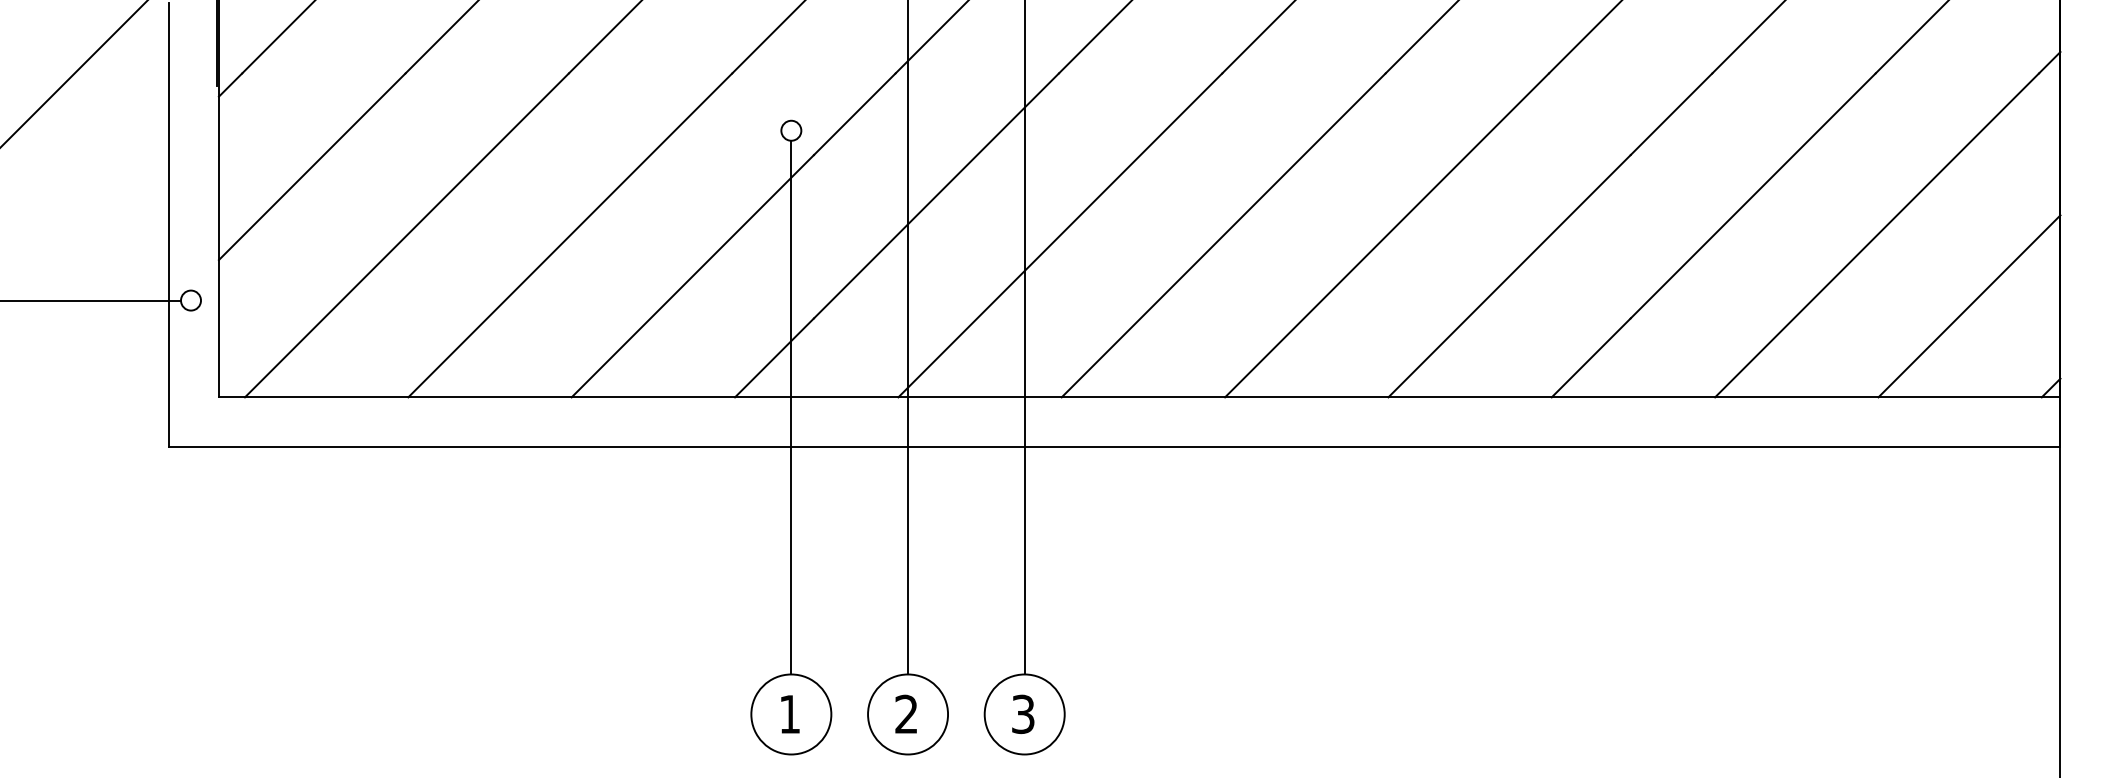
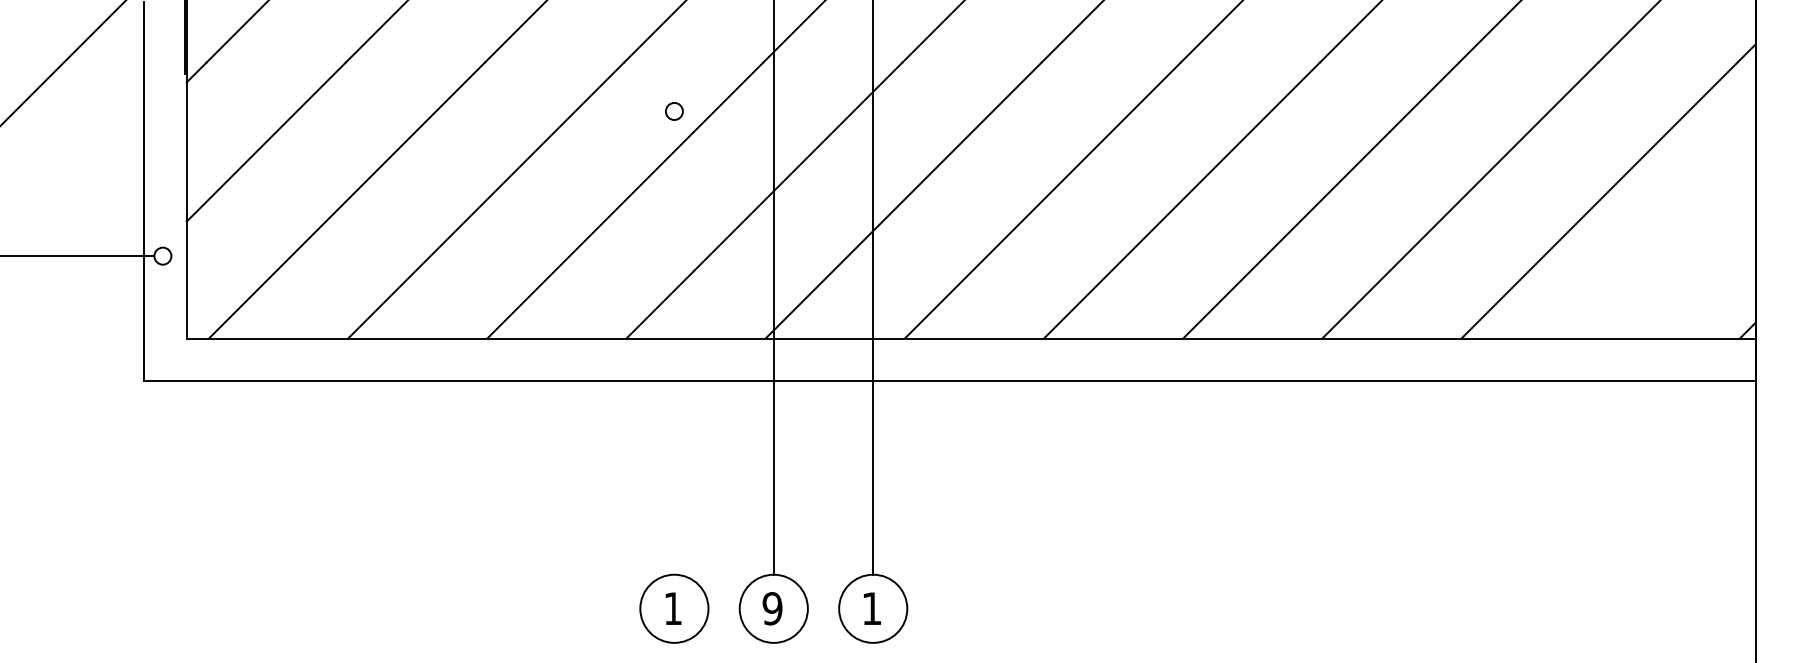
line: (1968, 305) -> (1677, 260), removed
line: (791, 407) -> (674, 347), removed
text: (906, 714) -> (772, 608), 2 -> 9
text: (1022, 714) -> (871, 608), 3 -> 1

